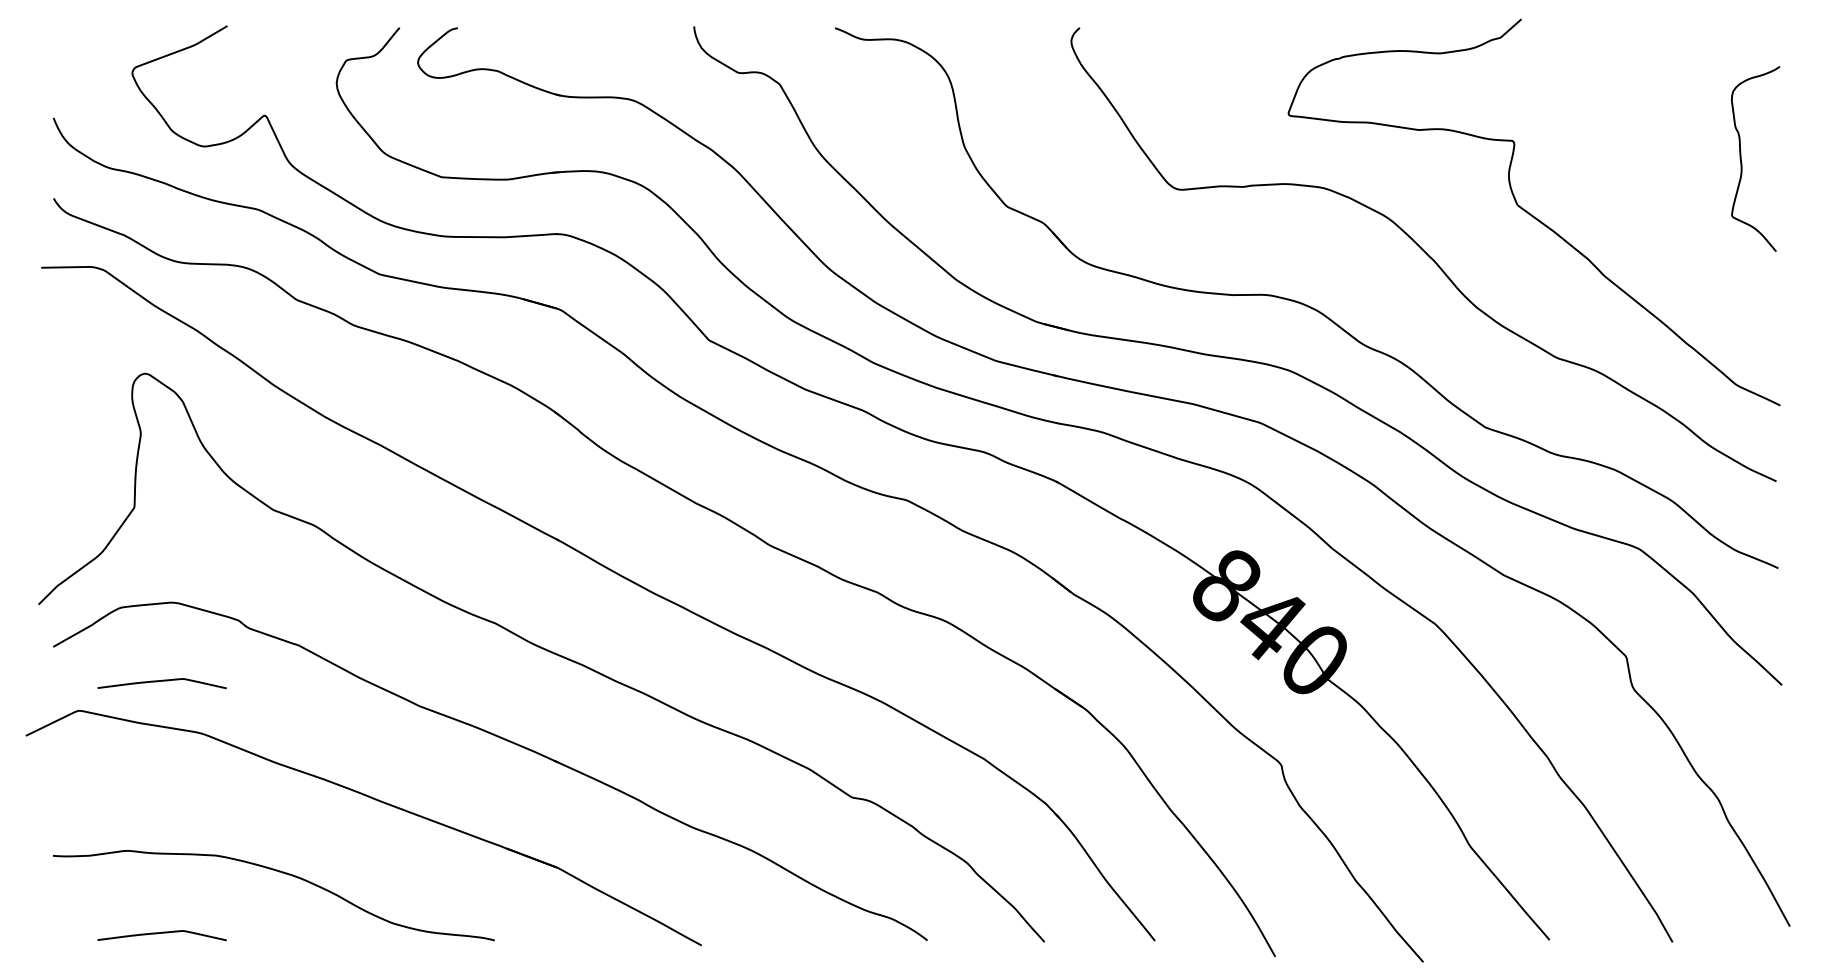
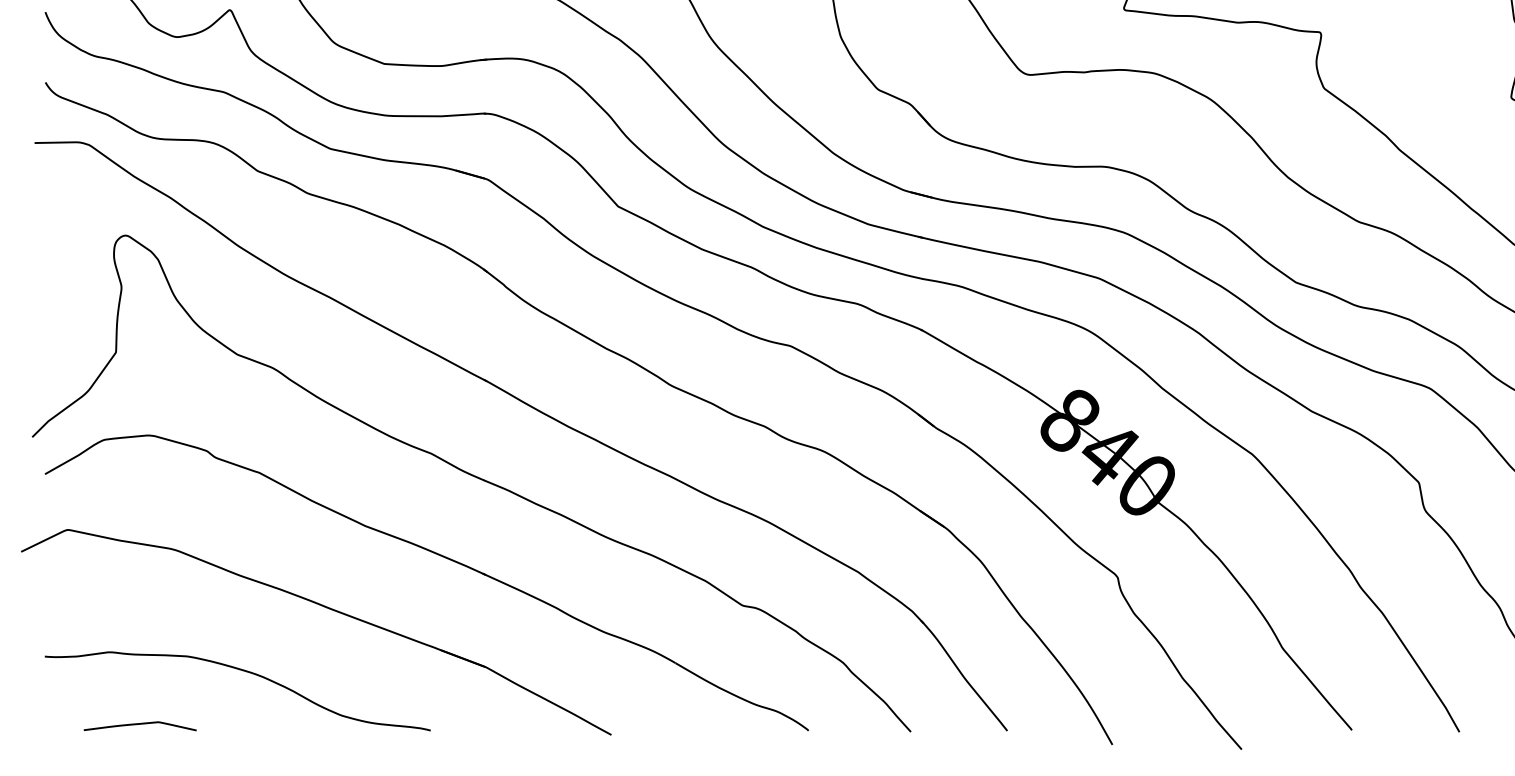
curve: (161, 681) -> (139, 504), removed

